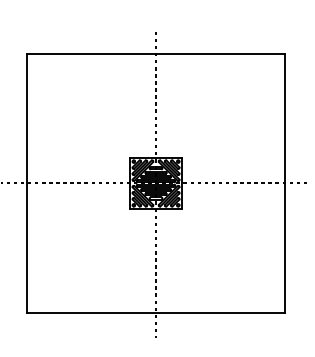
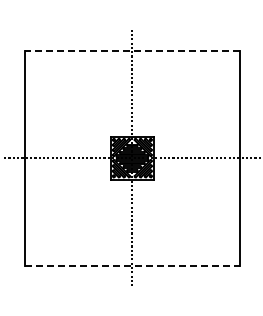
line: (156, 54) -> (132, 50), solid -> dashed
line: (156, 312) -> (132, 265), solid -> dashed

